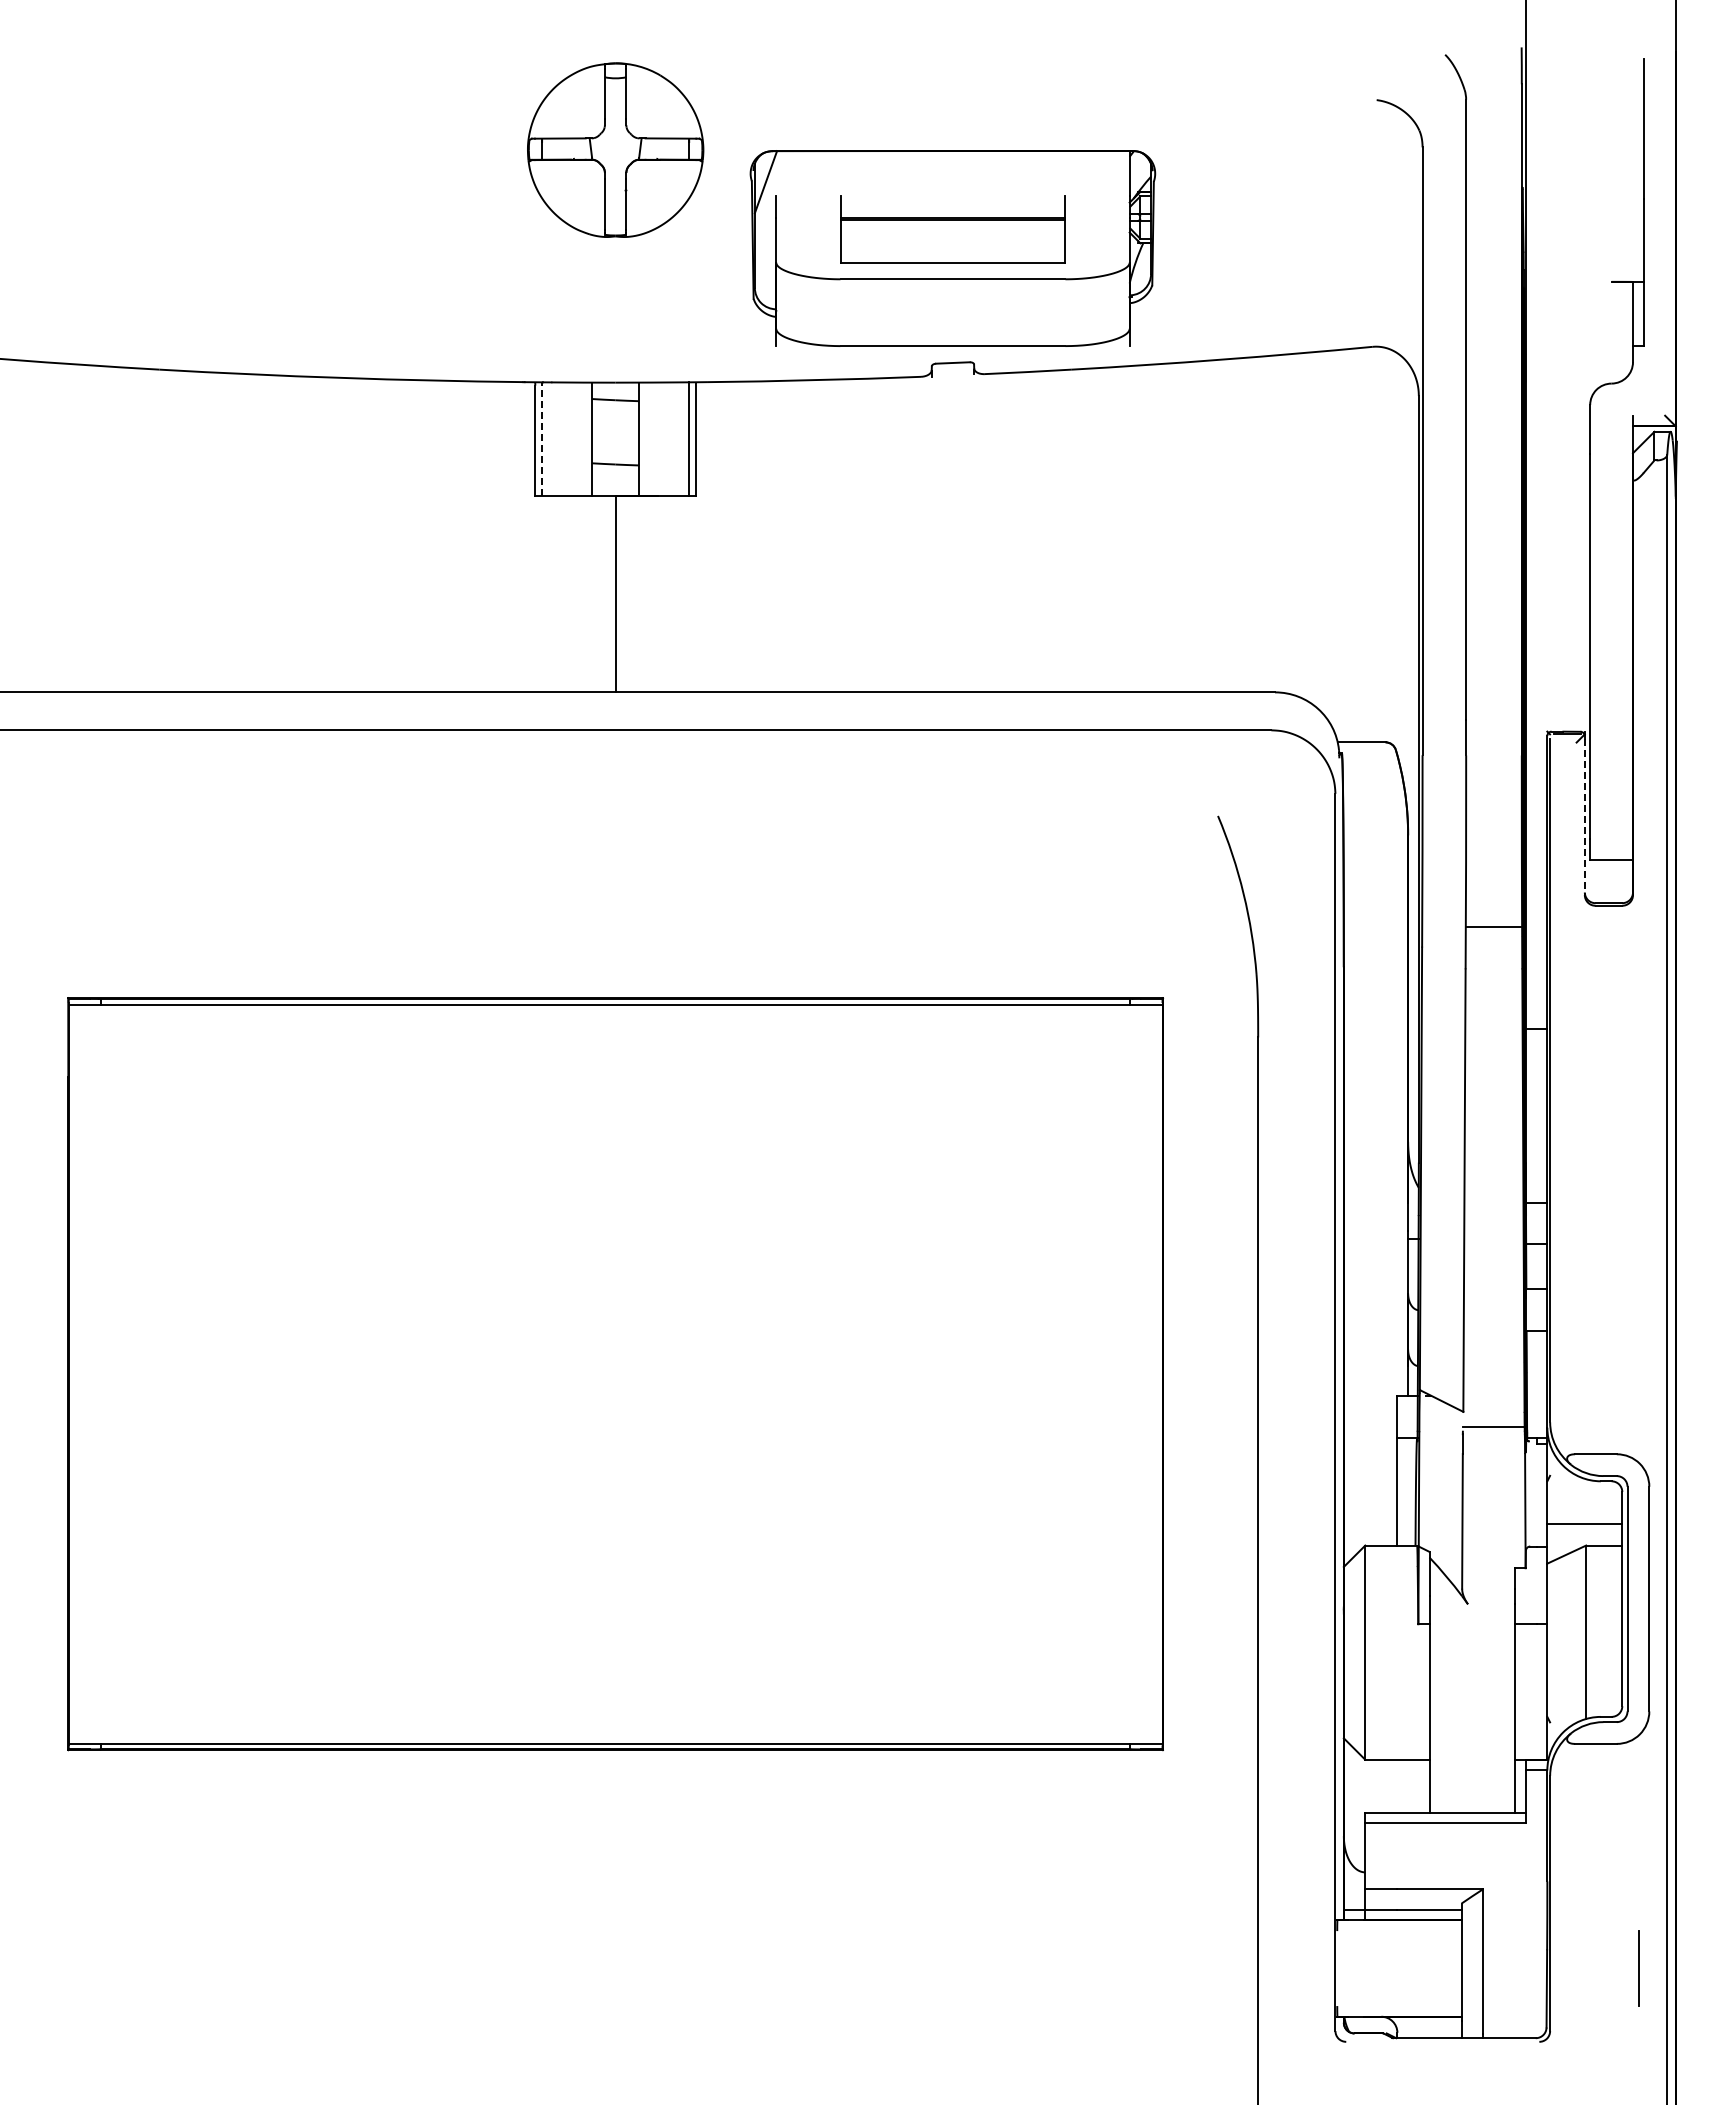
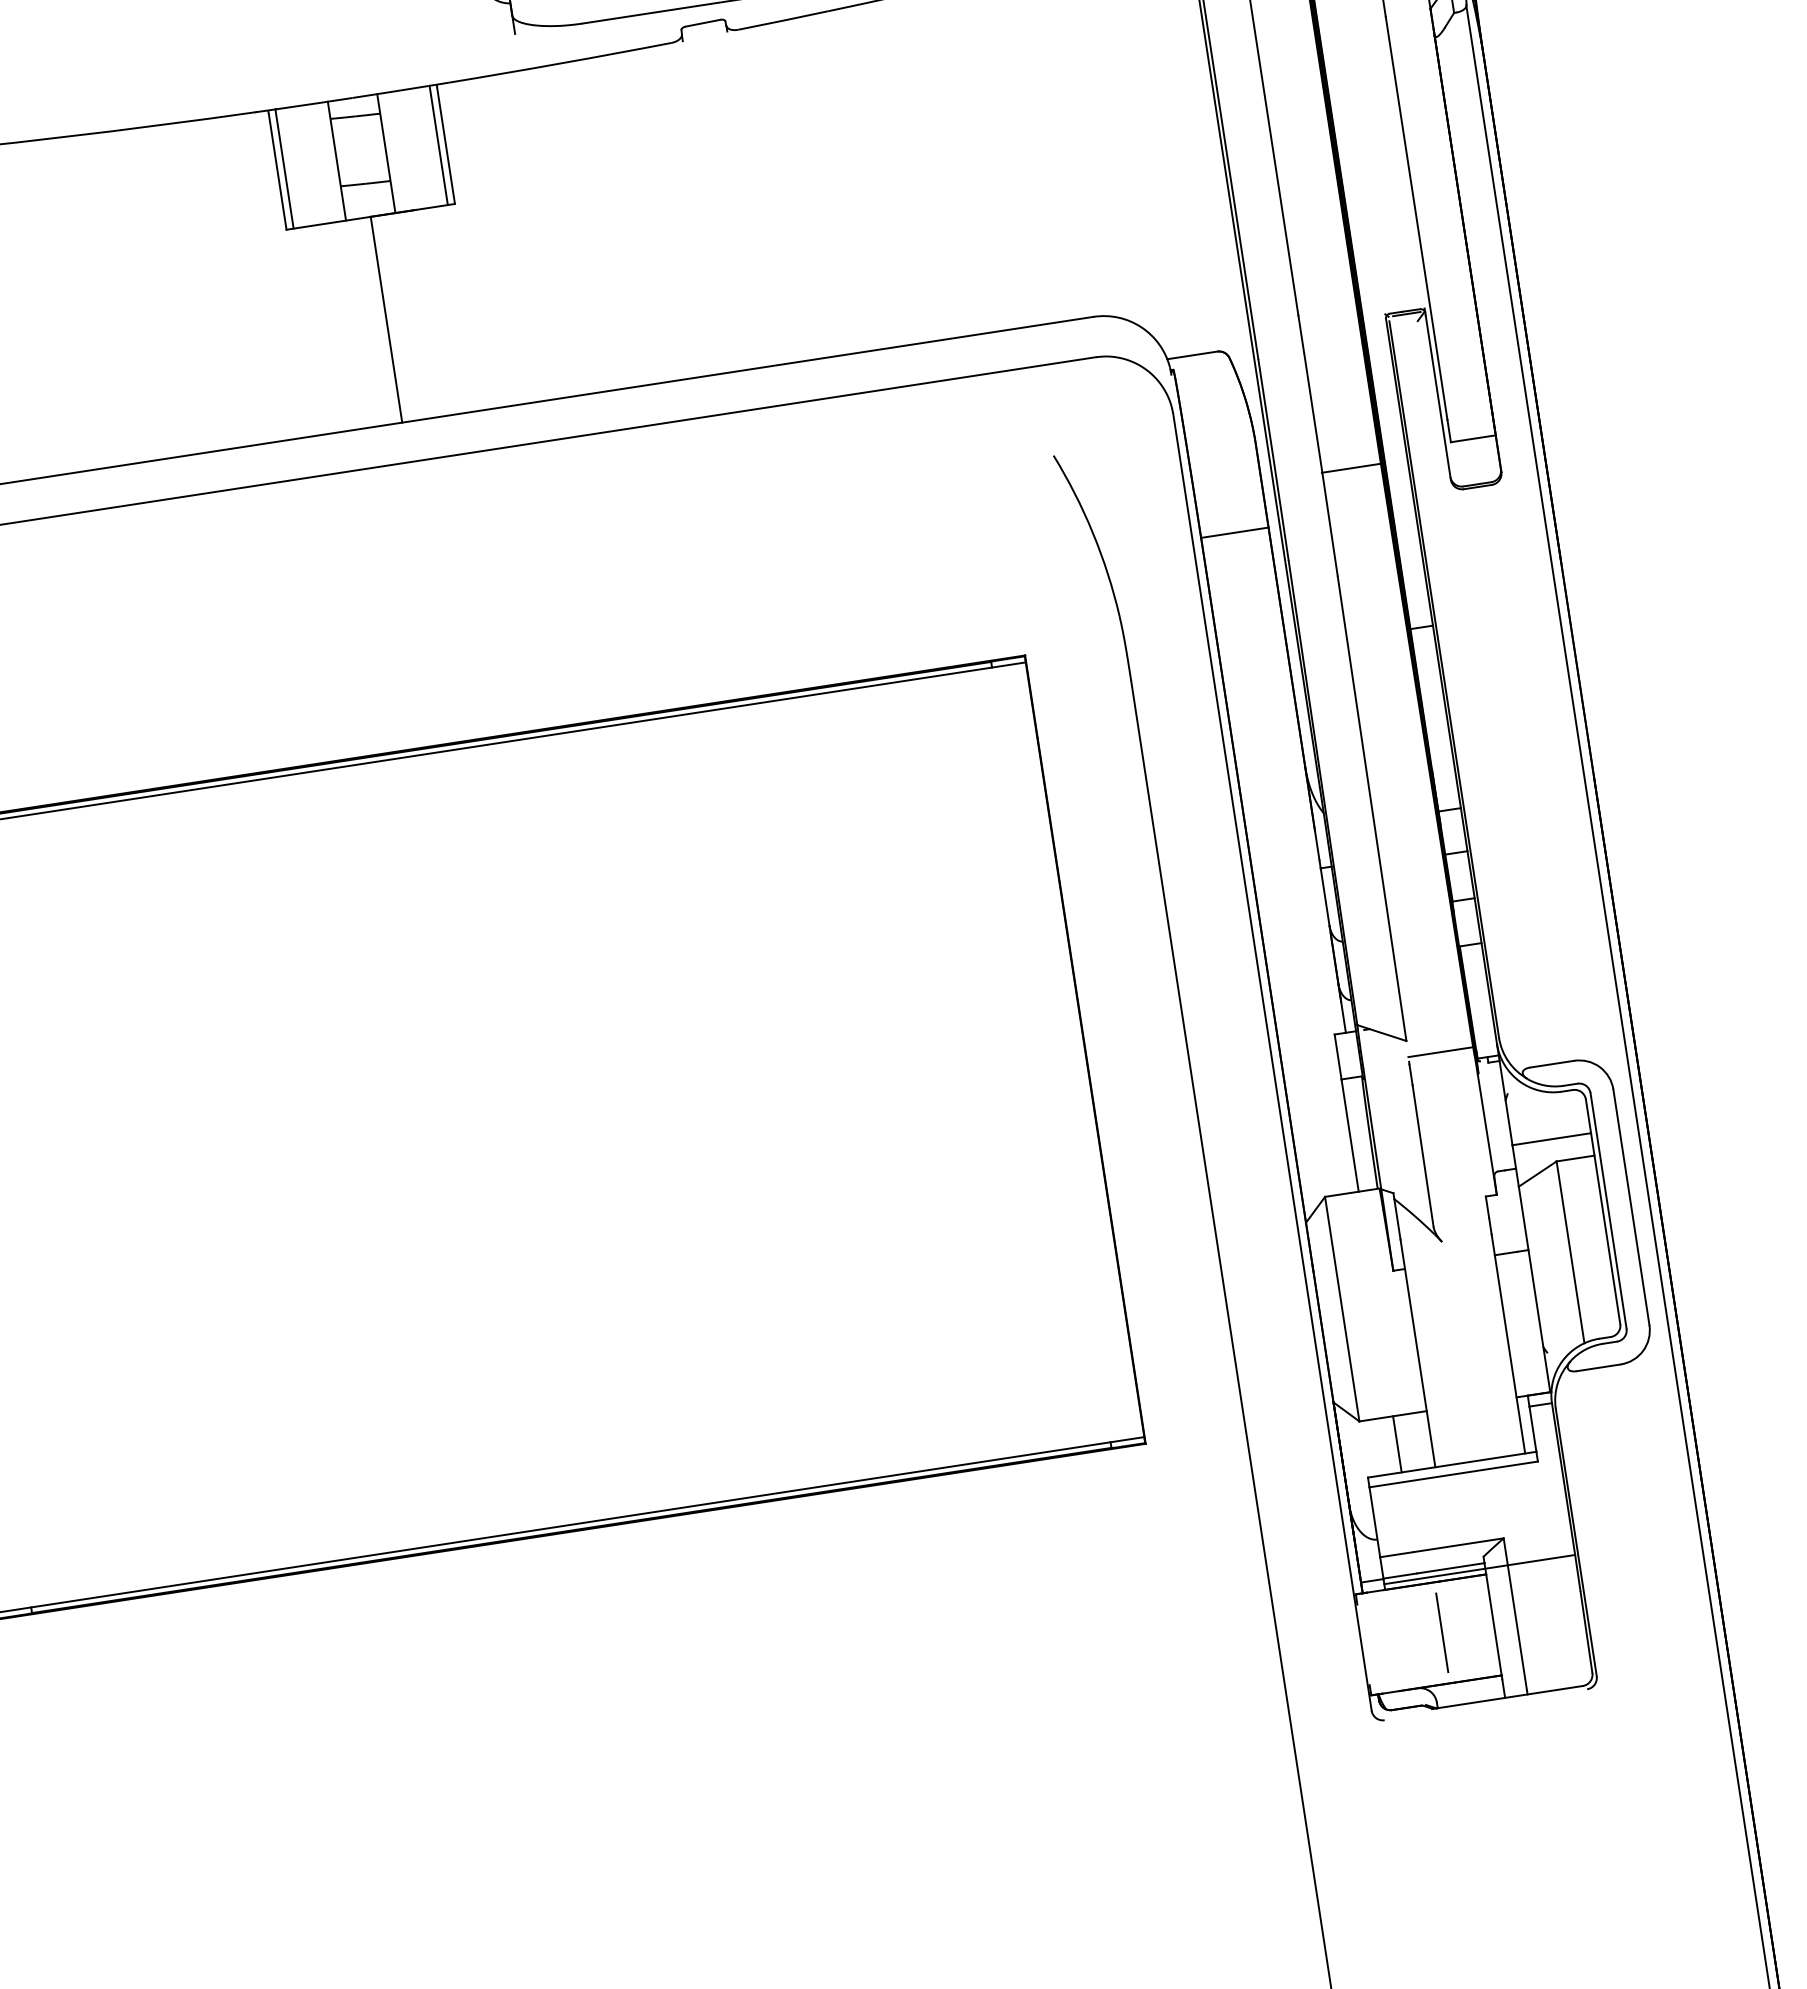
line: (542, 439) -> (285, 169), dashed -> solid
line: (1584, 817) -> (1438, 398), dashed -> solid
line: (1375, 913) -> (1234, 532), added
line: (1493, 927) -> (1351, 468), moved
line: (1397, 1786) -> (1397, 1444), added
line: (1456, 1914) -> (1479, 1569), added
line: (1638, 1968) -> (1441, 1632), moved

